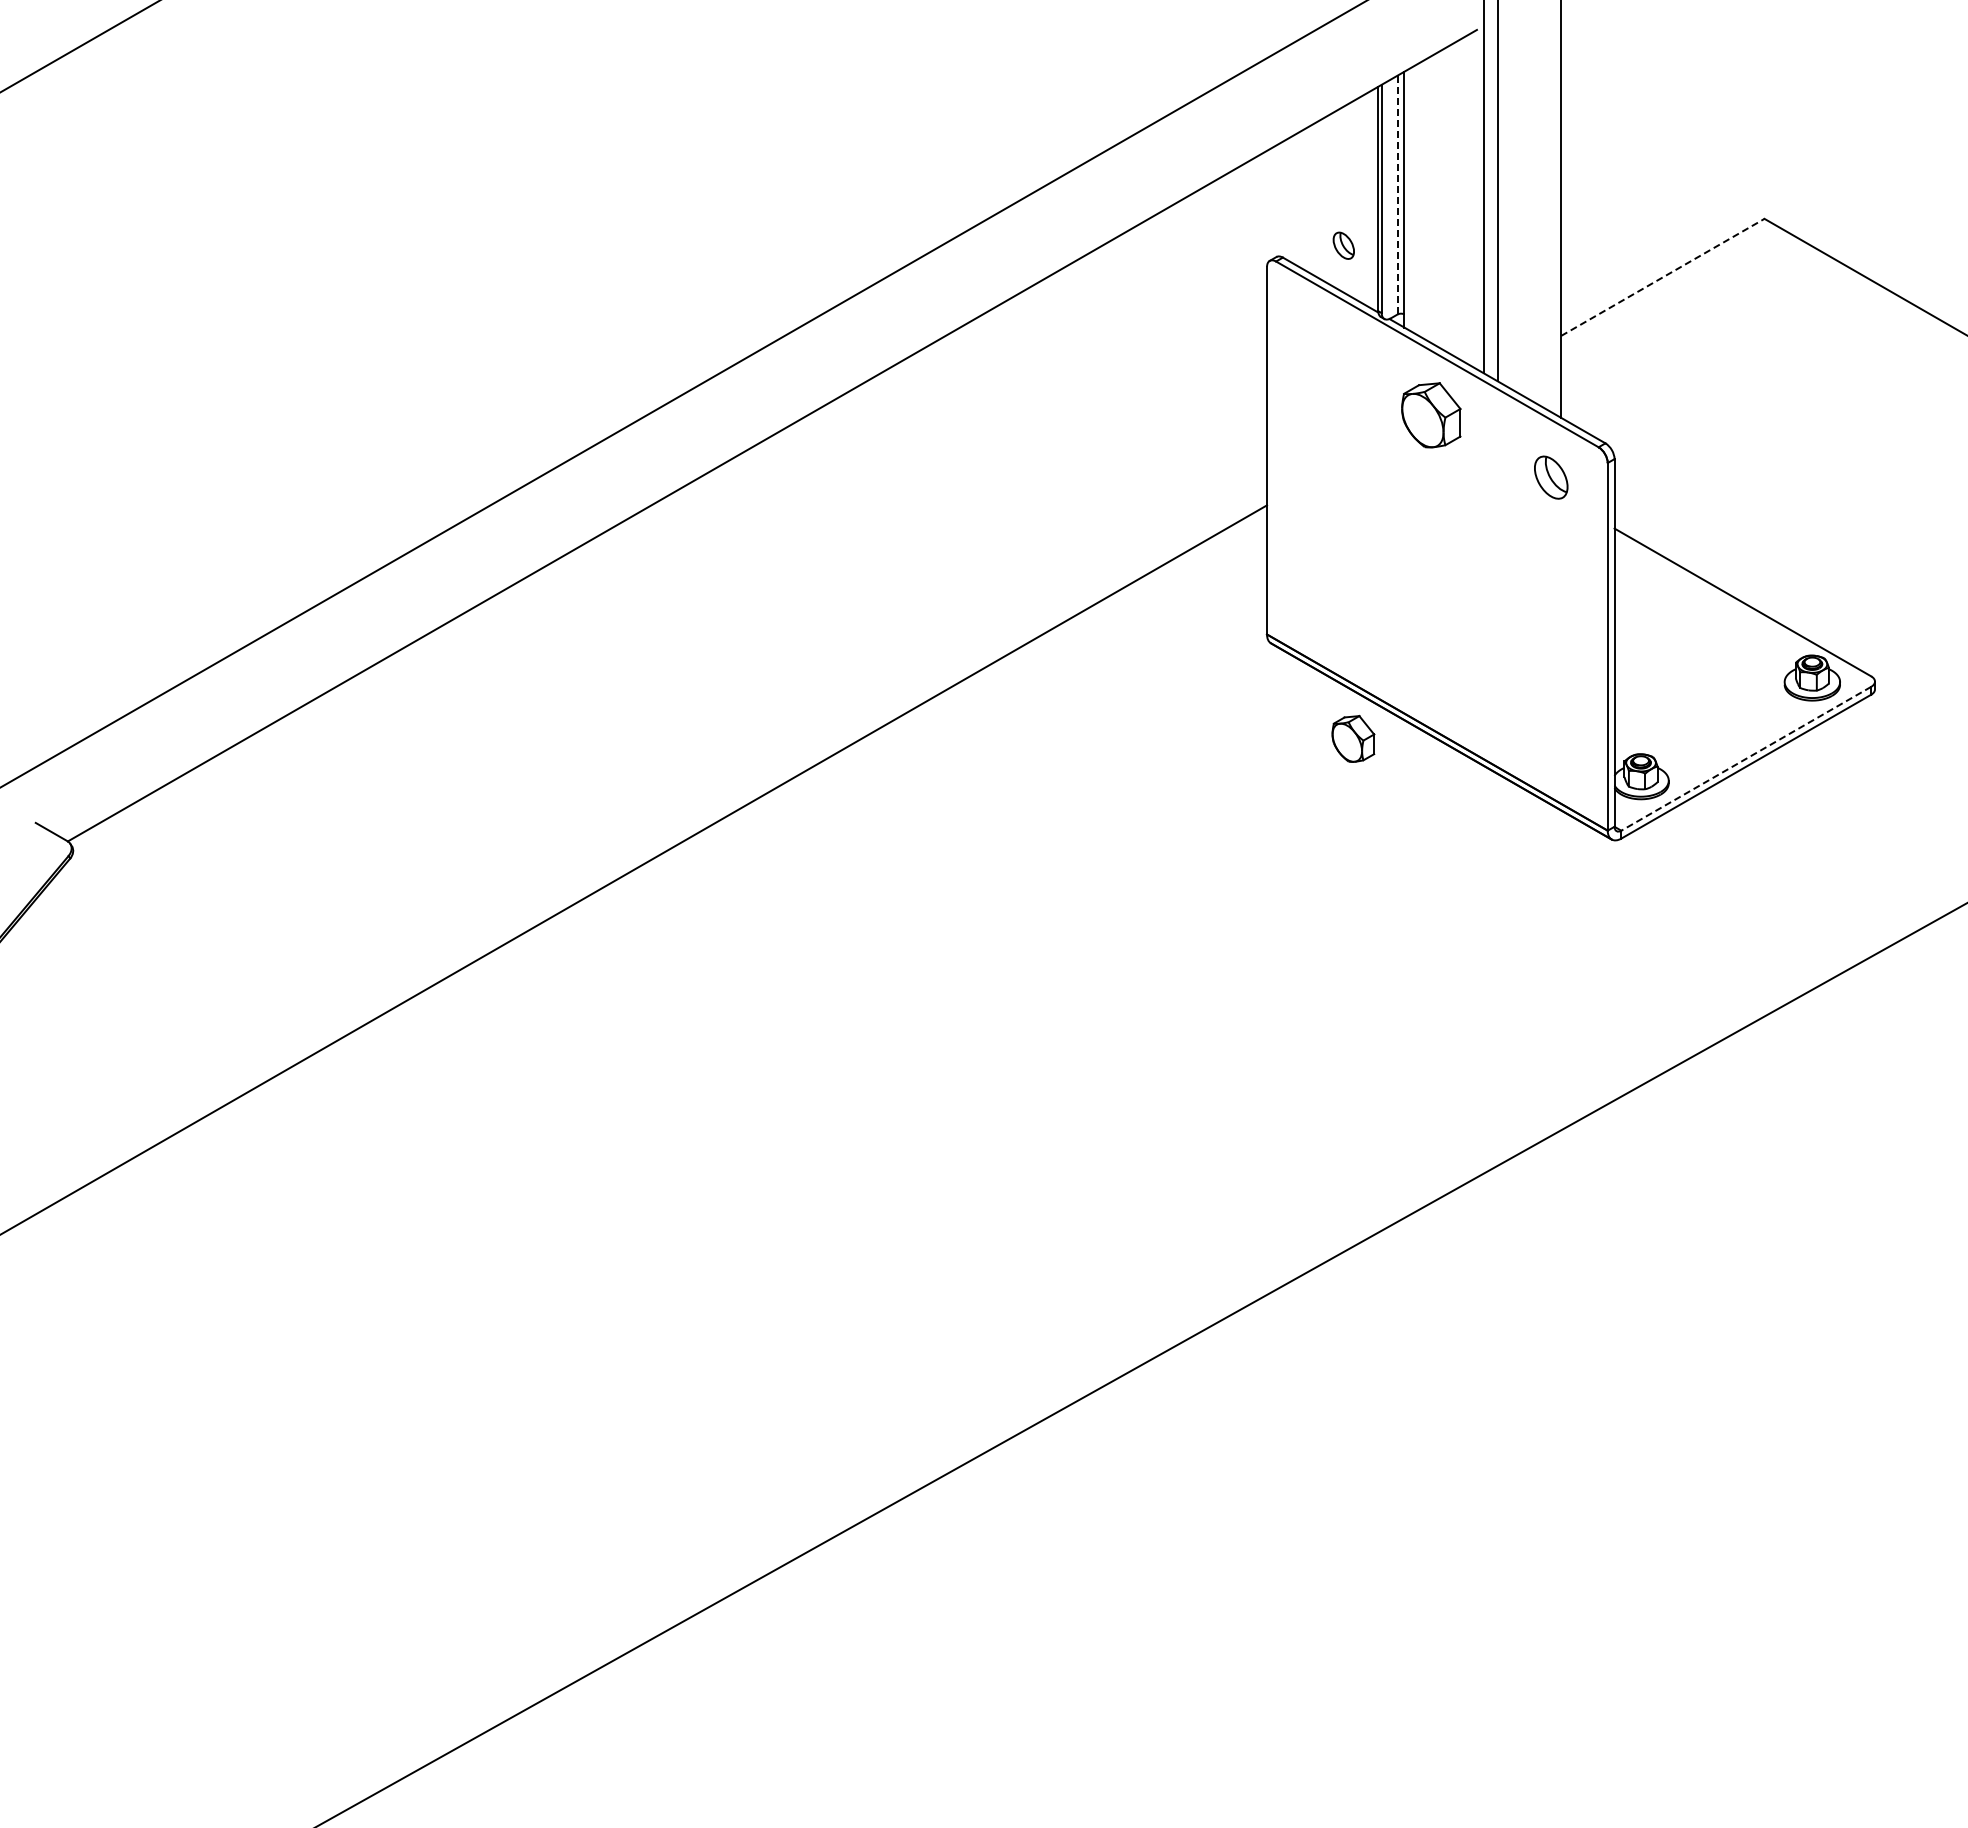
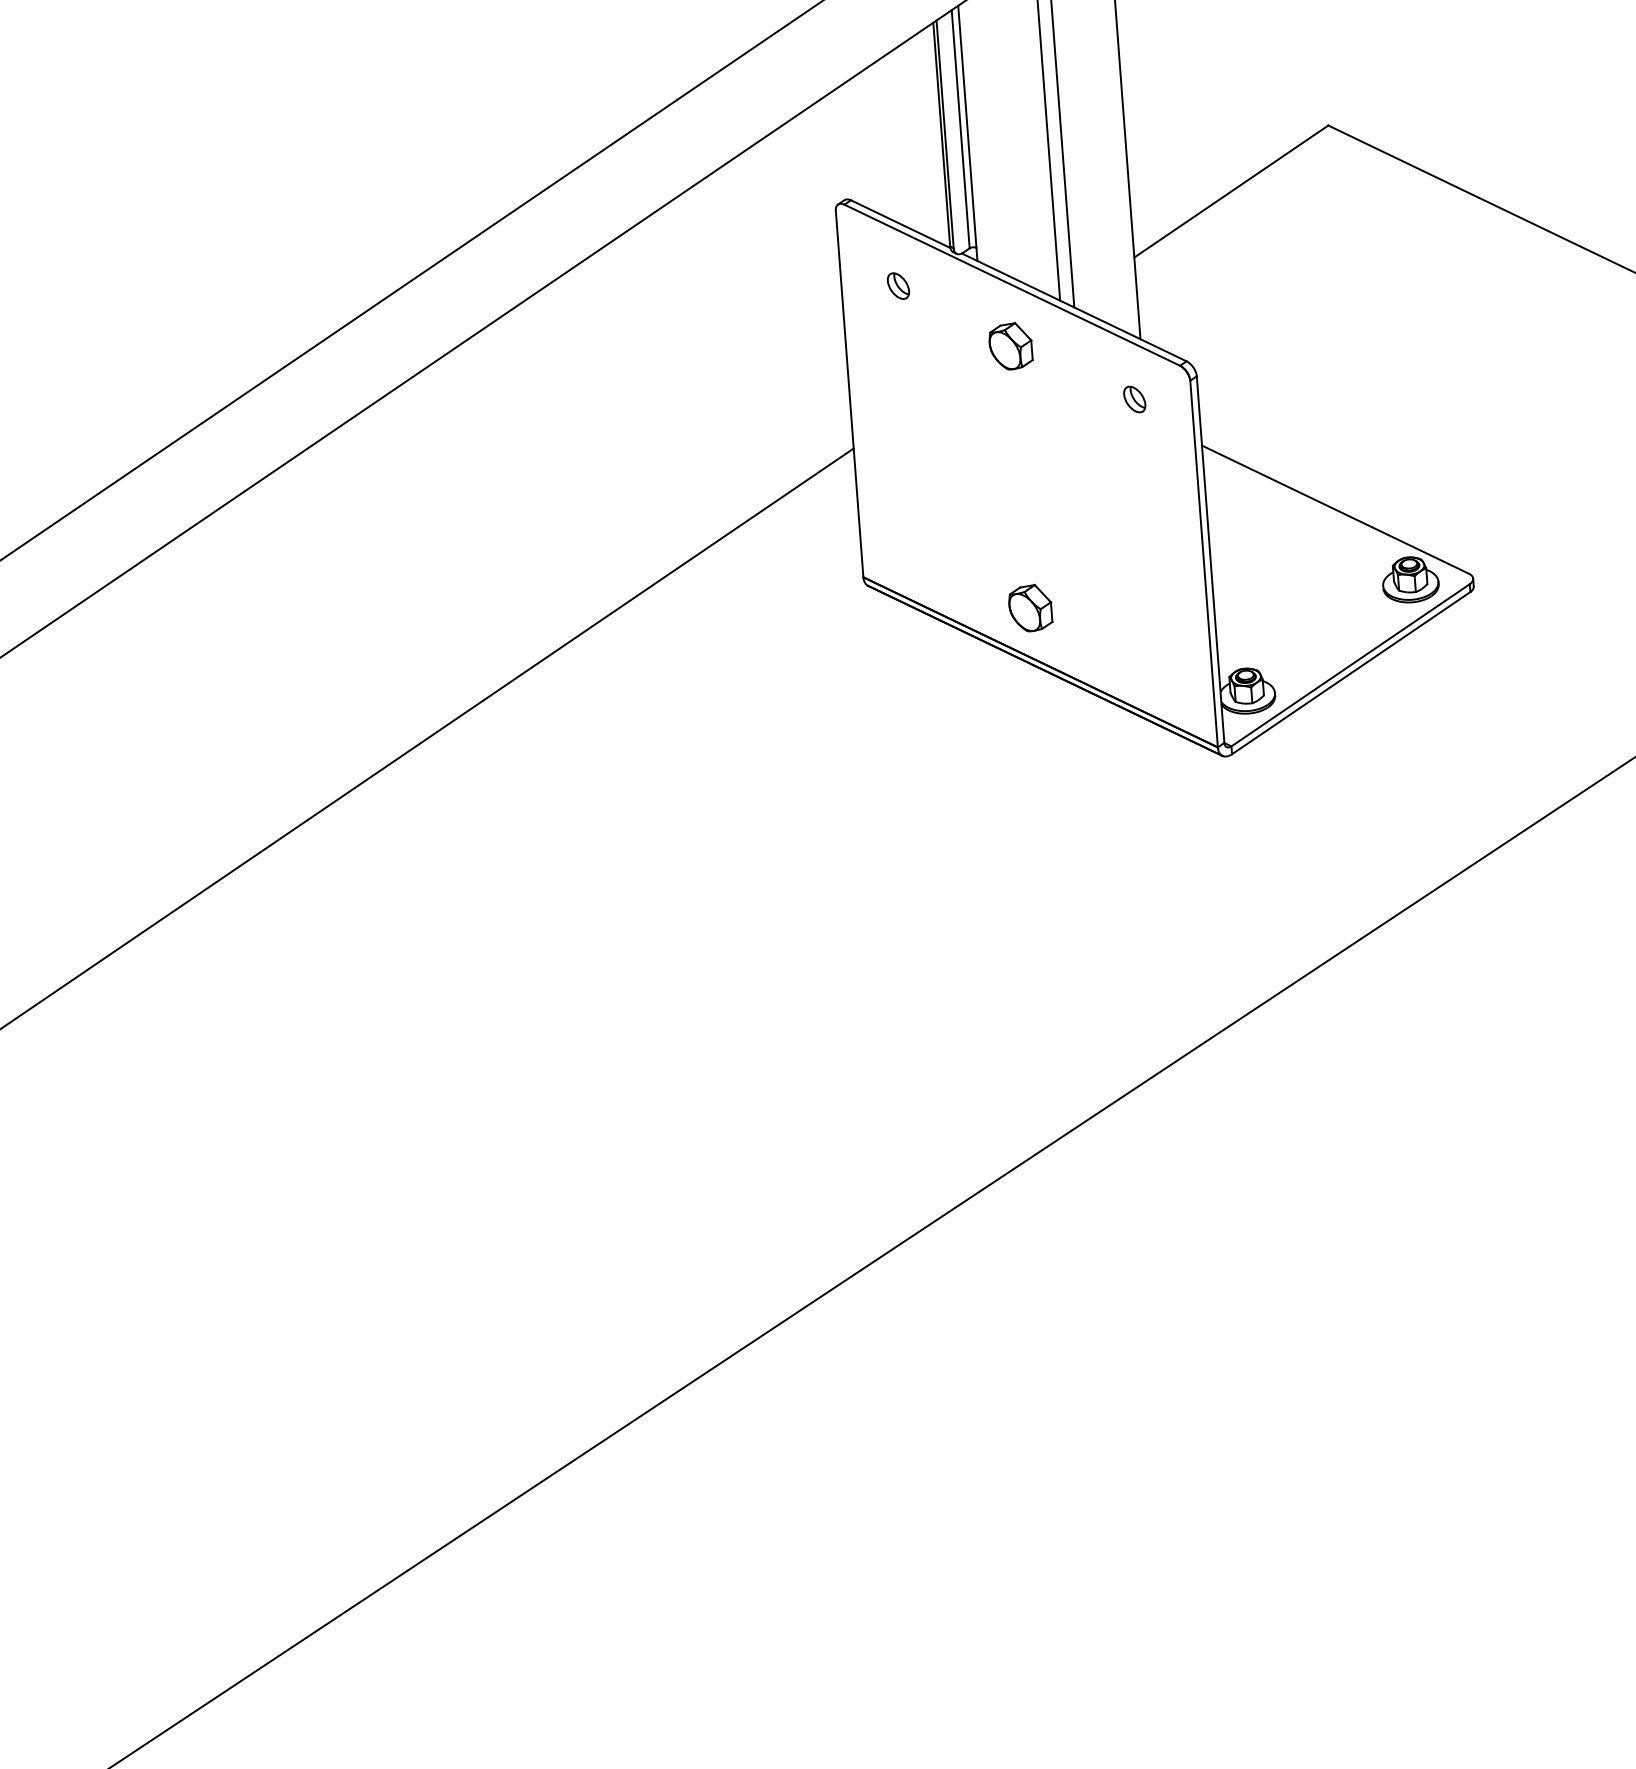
line: (1397, 195) -> (960, 129), dashed -> solid
part: (1343, 245) -> (898, 285), moved
line: (1663, 277) -> (1231, 191), dashed -> solid
part: (1431, 415) -> (1010, 346), size x0.71
part: (1550, 477) -> (1134, 399), size x0.62
part: (1353, 738) -> (1030, 607), moved
line: (1745, 759) -> (1349, 666), dashed -> solid

